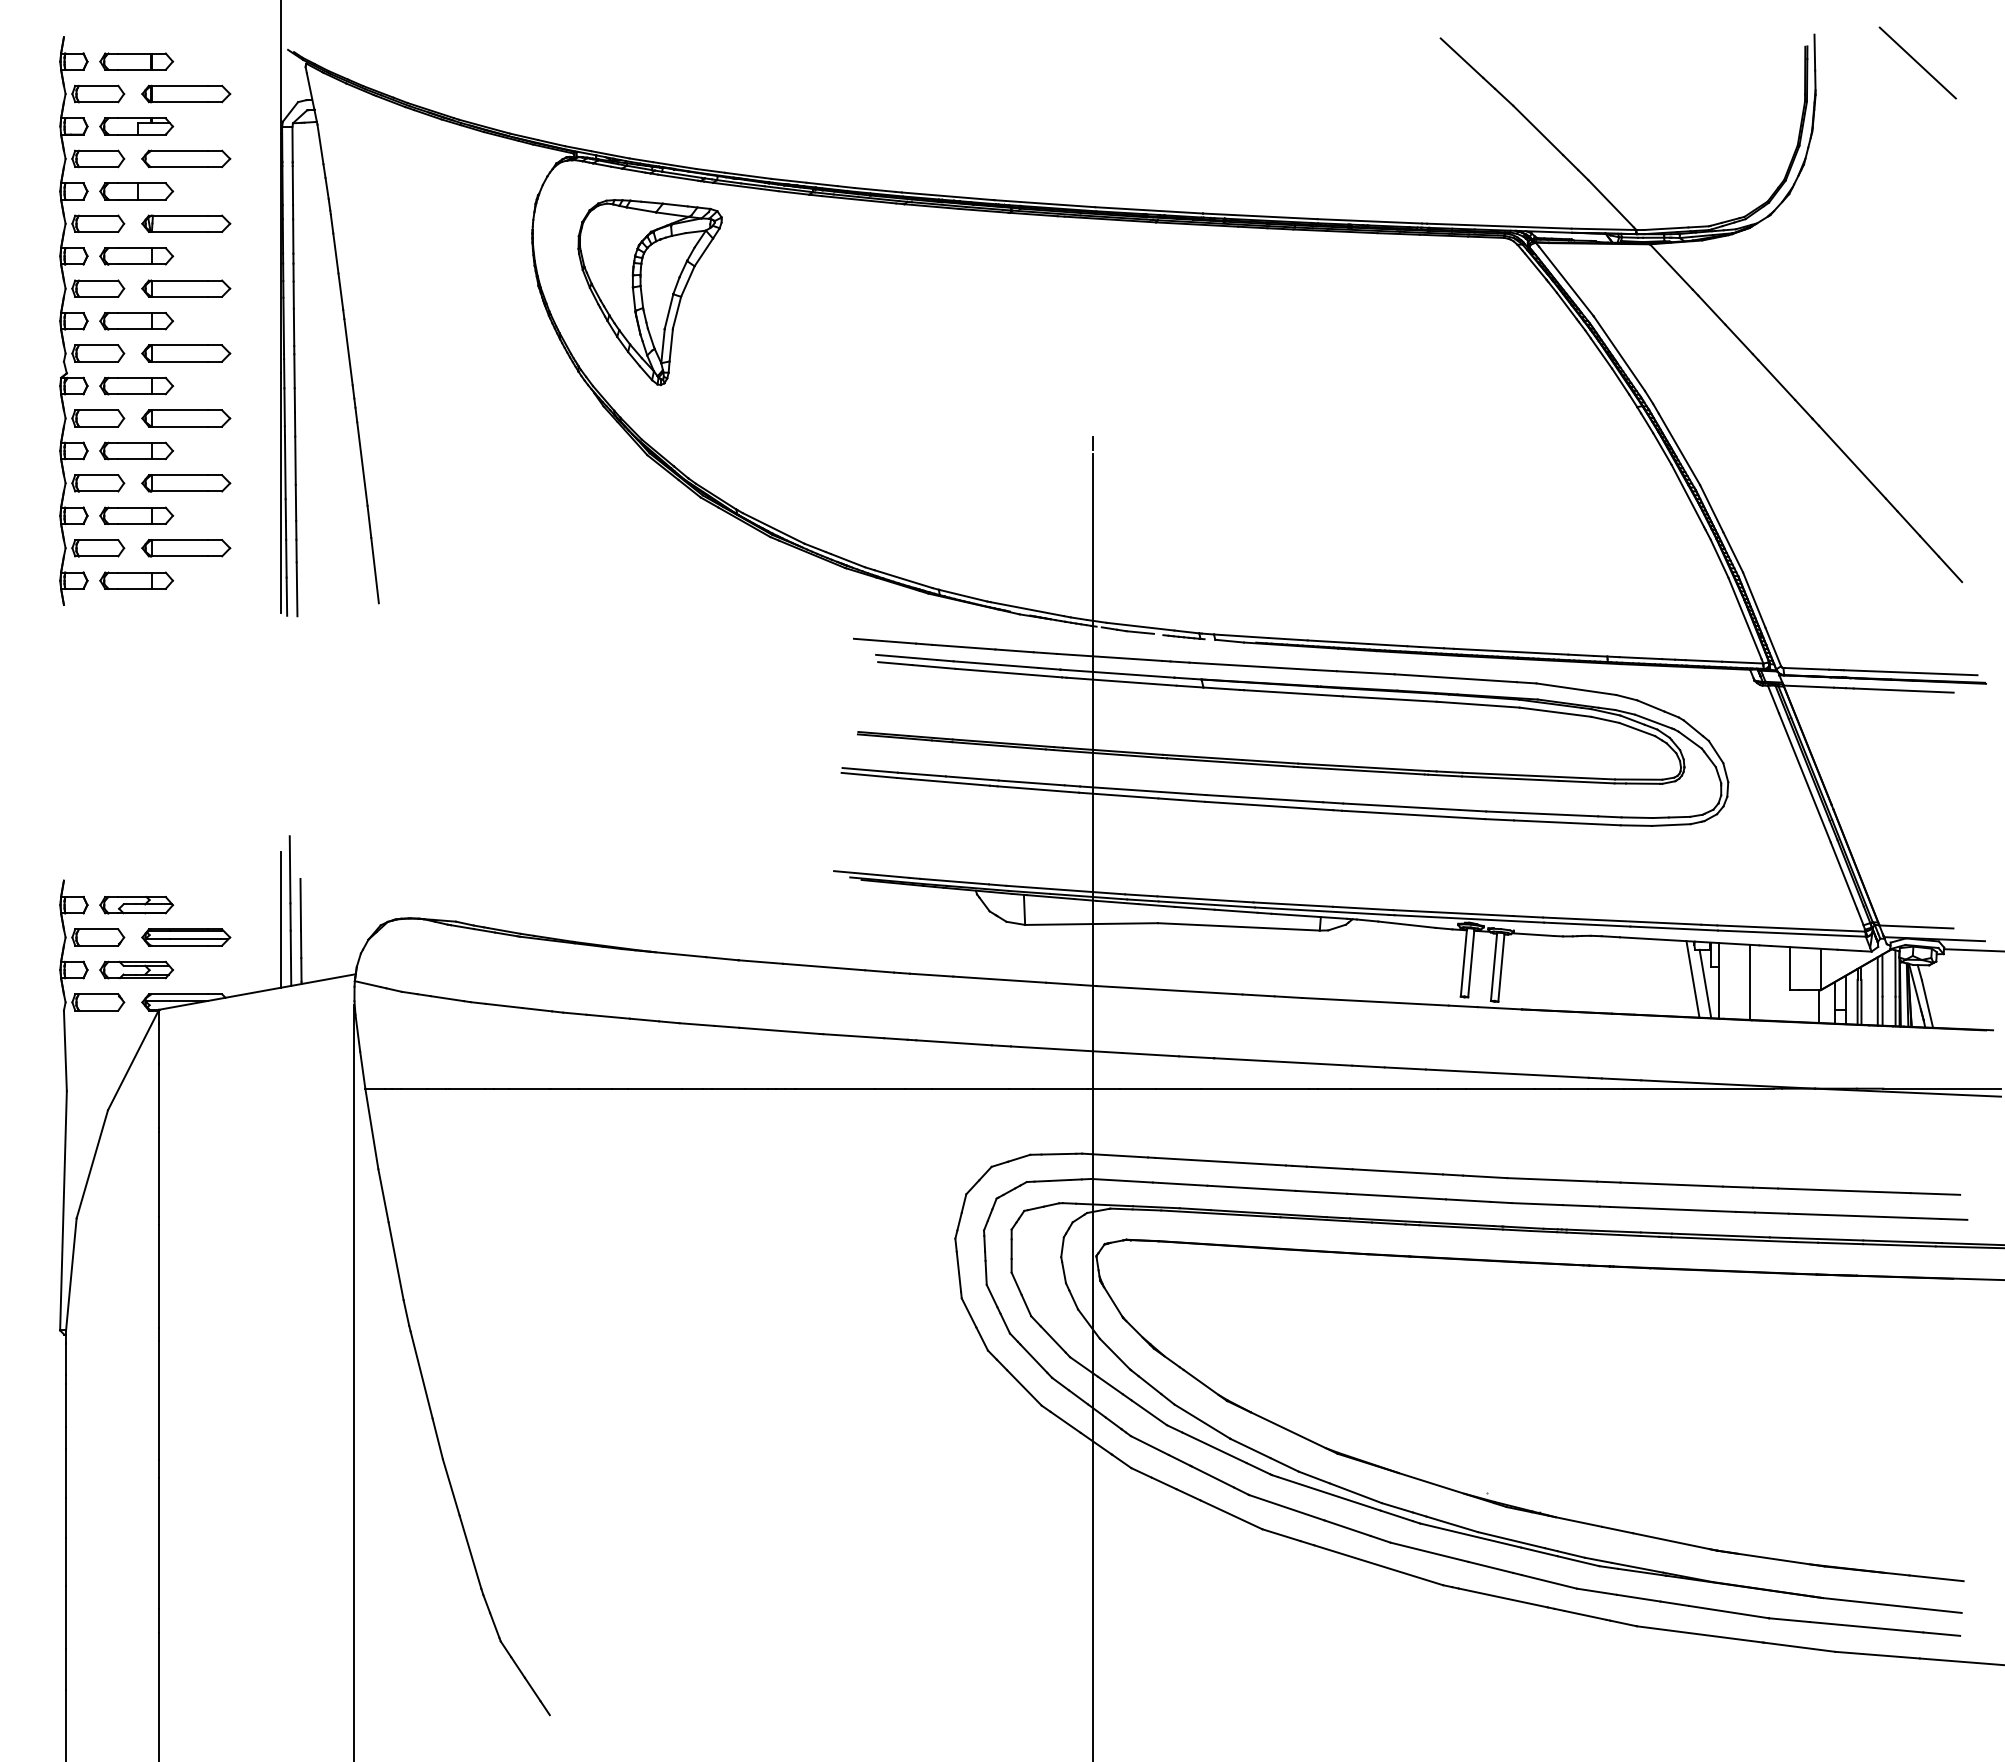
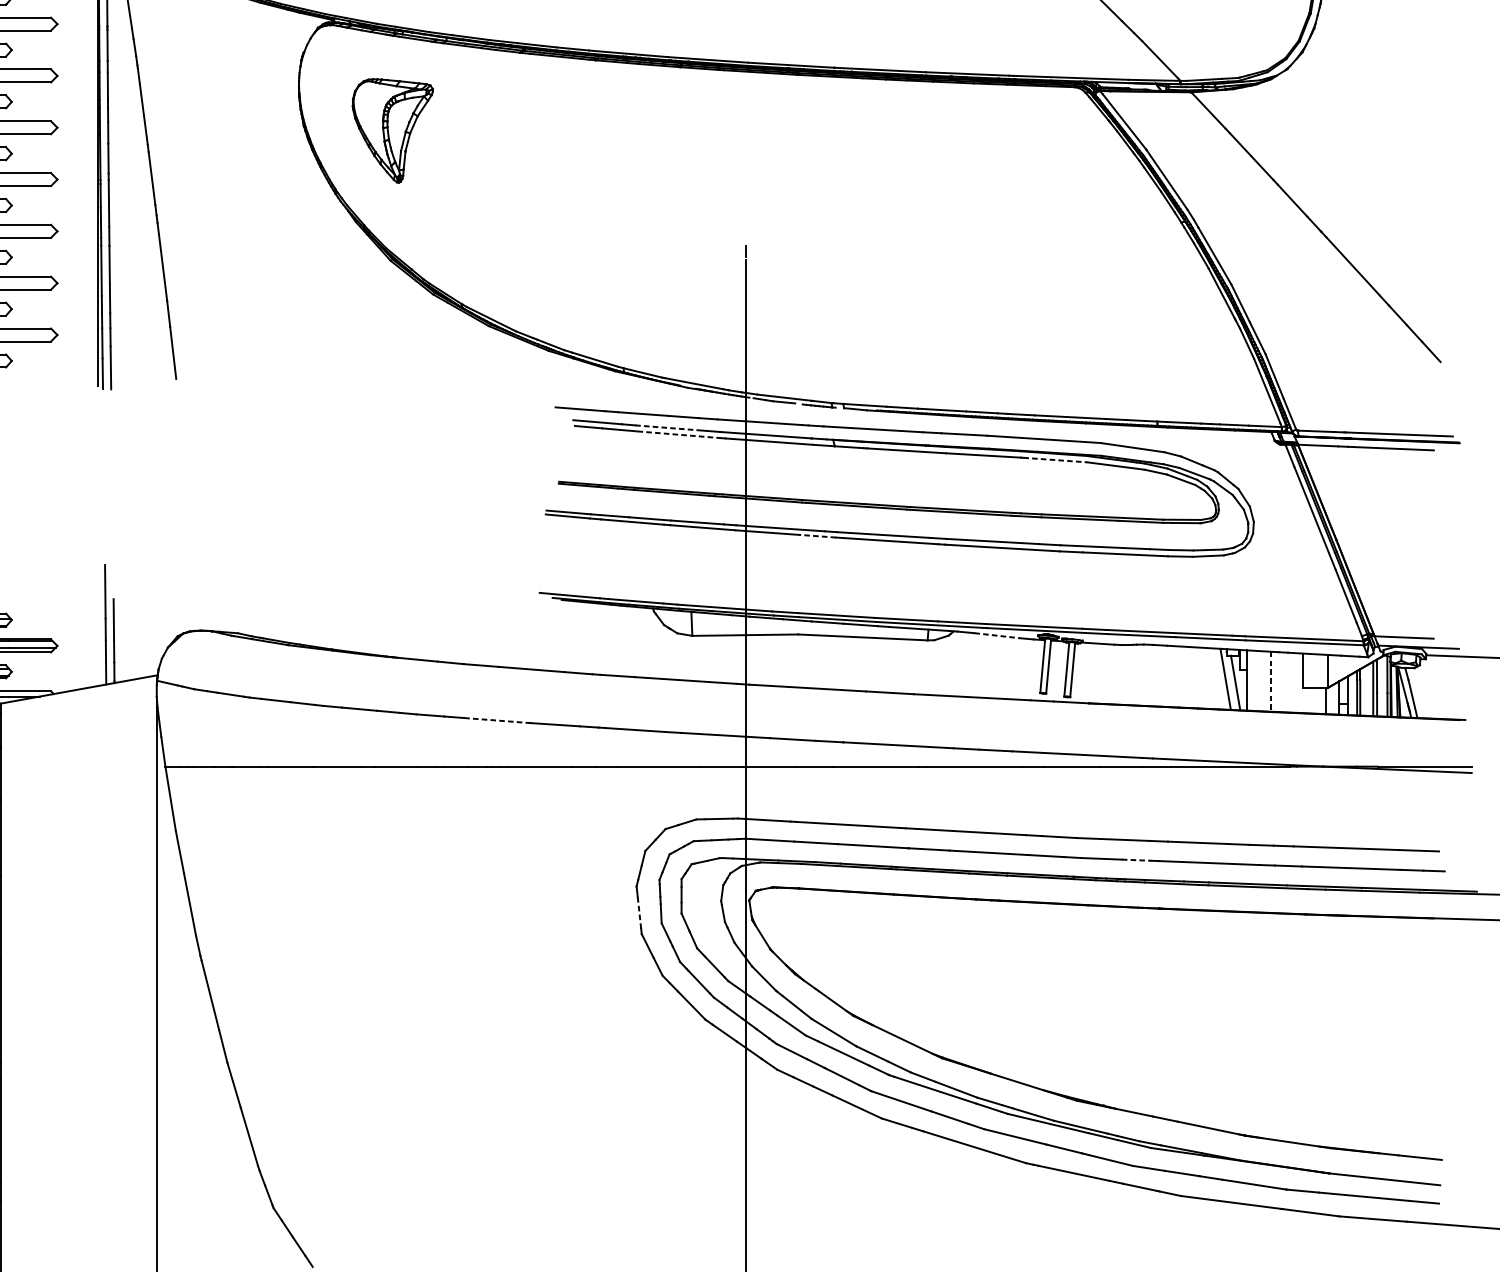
part: (649, 292) -> (392, 130), size x0.7
line: (995, 664) -> (668, 427), solid -> dashed
line: (1008, 673) -> (679, 435), solid -> dashed
line: (1480, 704) -> (1055, 459), solid -> dashed
line: (1181, 800) -> (817, 536), solid -> dashed
line: (281, 919) -> (98, 631), removed
line: (1406, 924) -> (996, 635), solid -> dashed
line: (1749, 982) -> (1270, 681), solid -> dashed
line: (779, 1030) -> (496, 720), solid -> dashed
line: (1581, 1205) -> (1136, 859), solid -> dashed
line: (958, 1271) -> (639, 912), solid -> dashed

